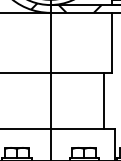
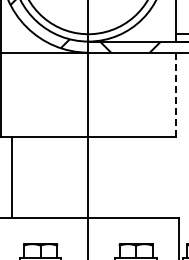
line: (111, 42) -> (175, 94), solid -> dashed
line: (104, 100) -> (164, 177), removed

